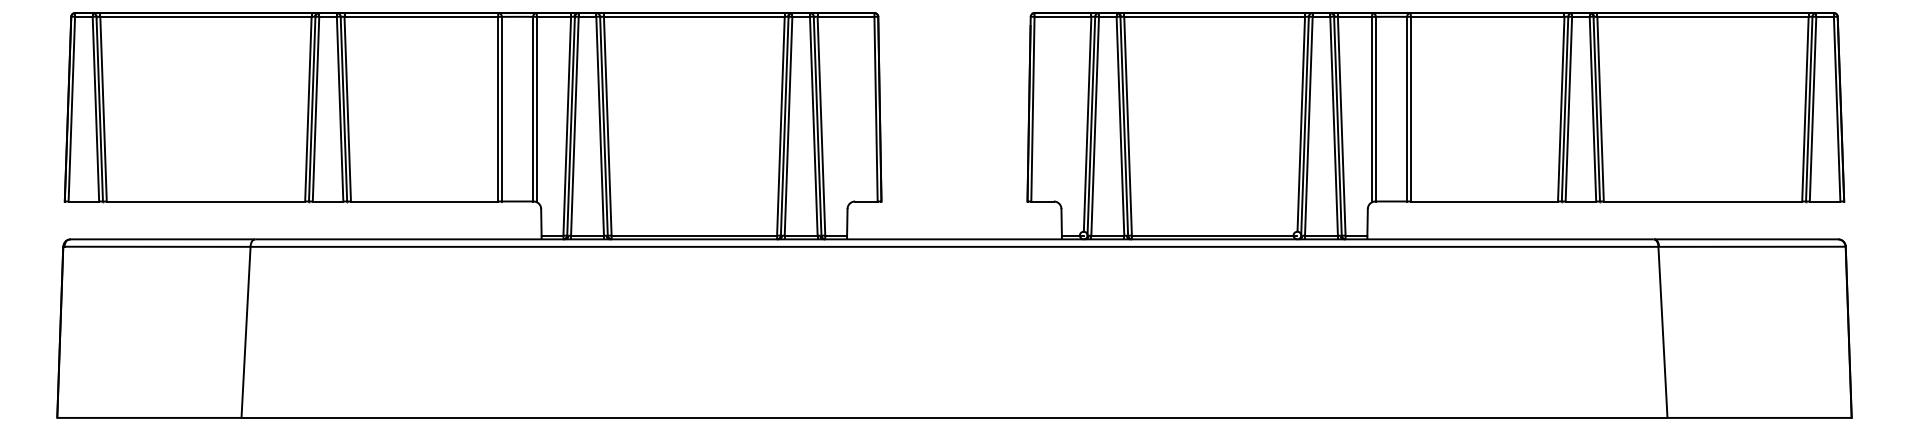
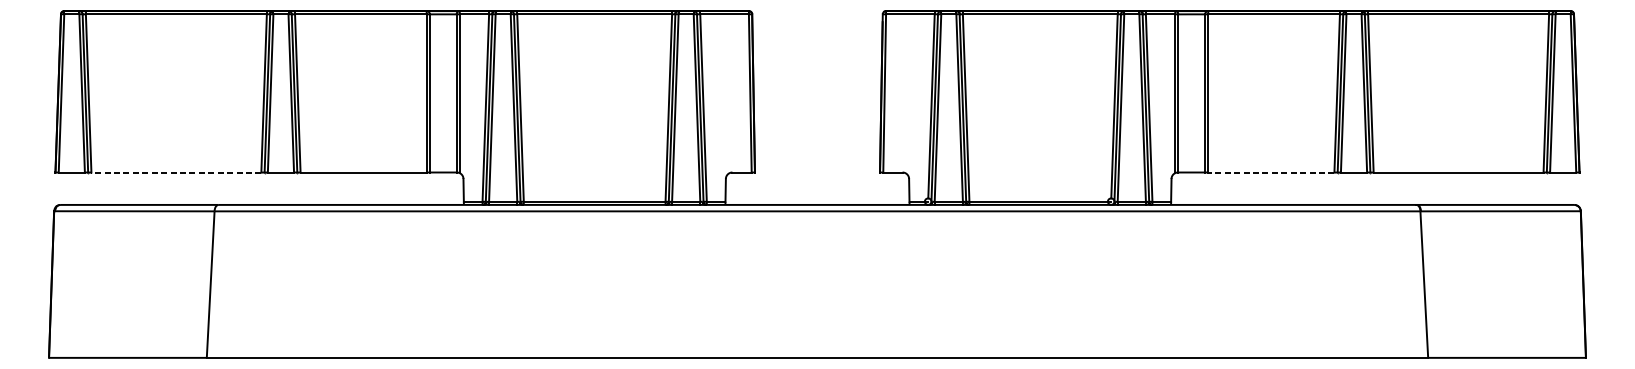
line: (205, 201) -> (175, 172), solid -> dashed
line: (1484, 201) -> (1271, 172), solid -> dashed

